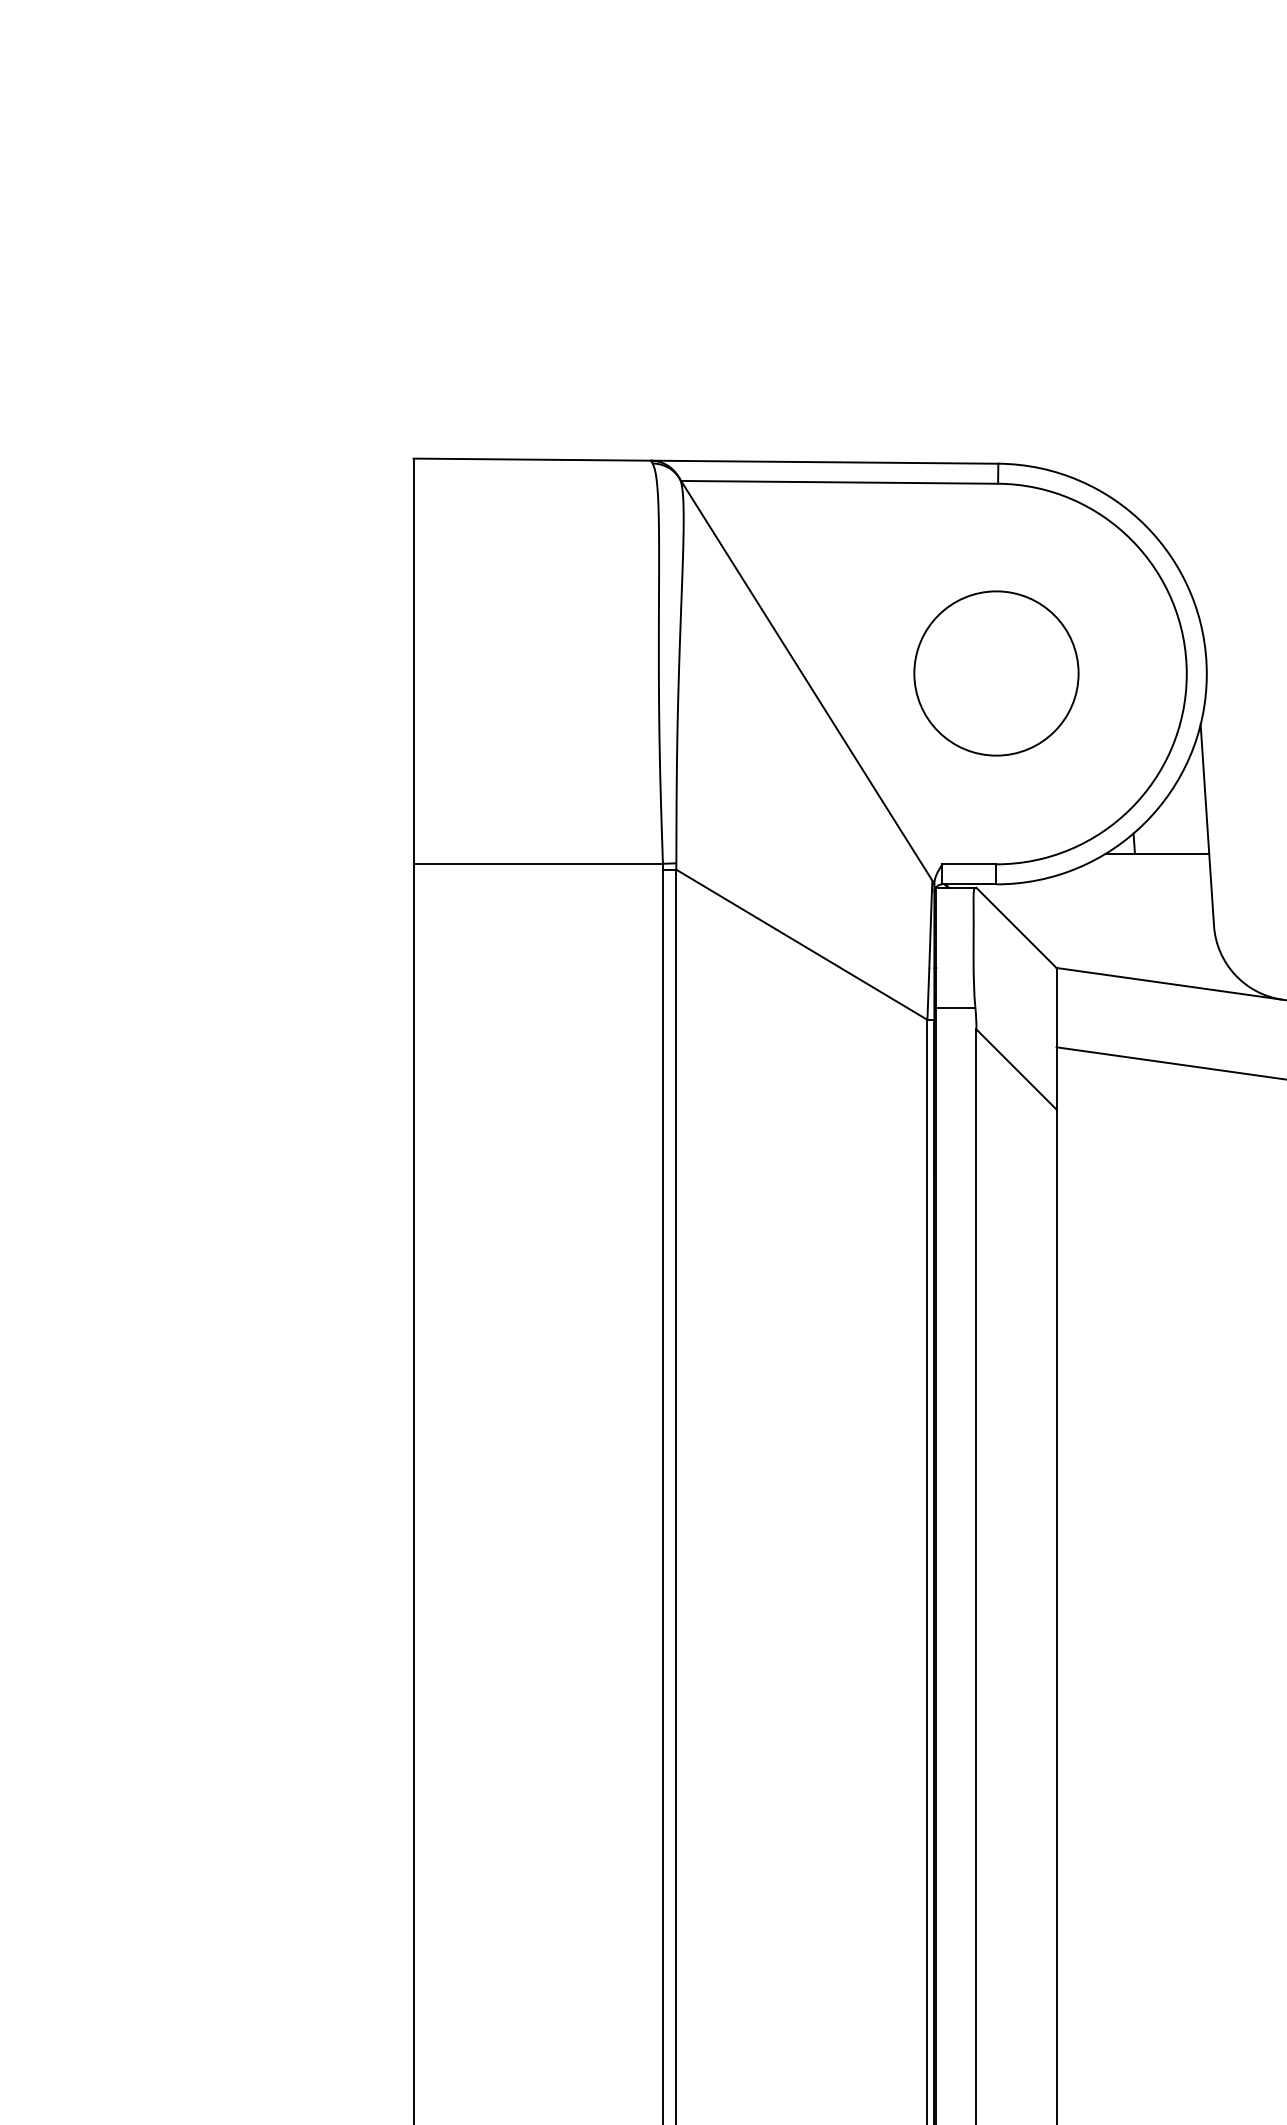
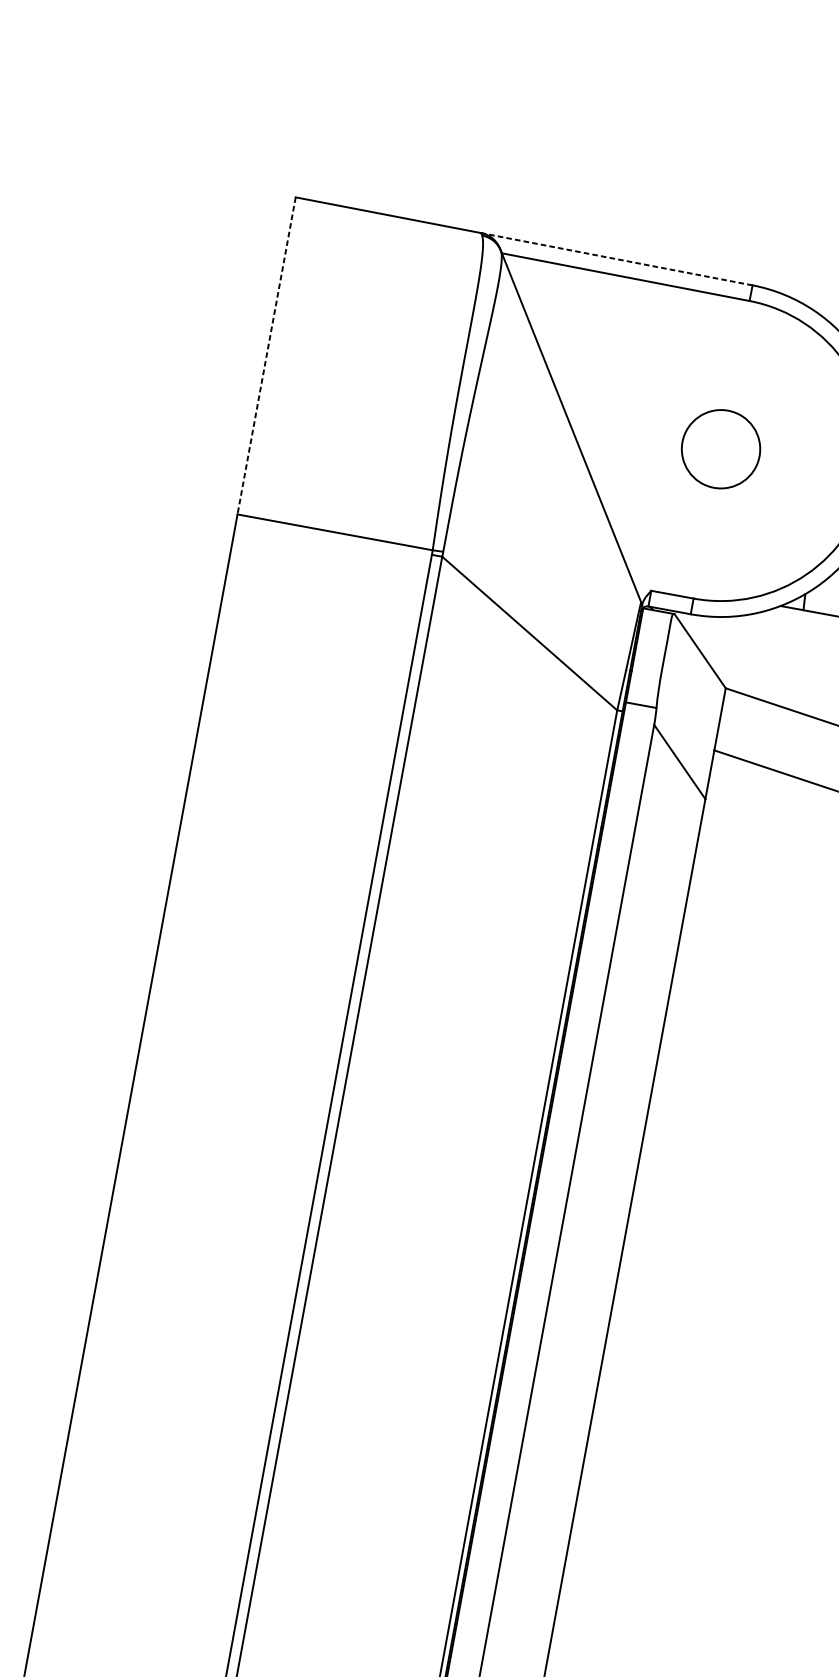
line: (824, 462) -> (616, 259), solid -> dashed
line: (413, 661) -> (266, 356), solid -> dashed
circle: (996, 673) -> (721, 449), size x0.6

